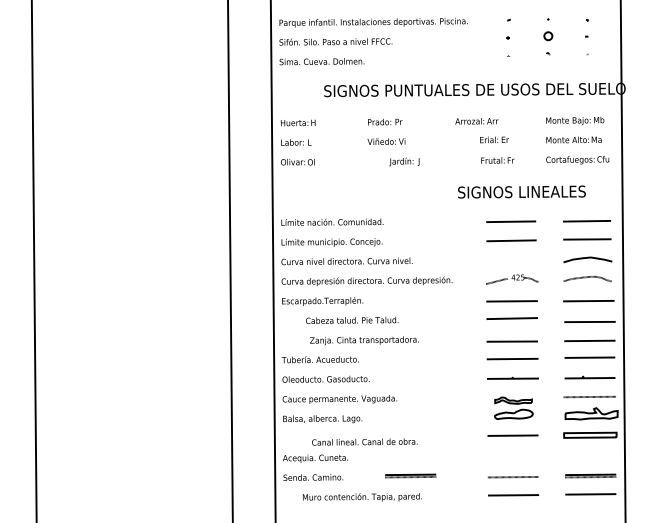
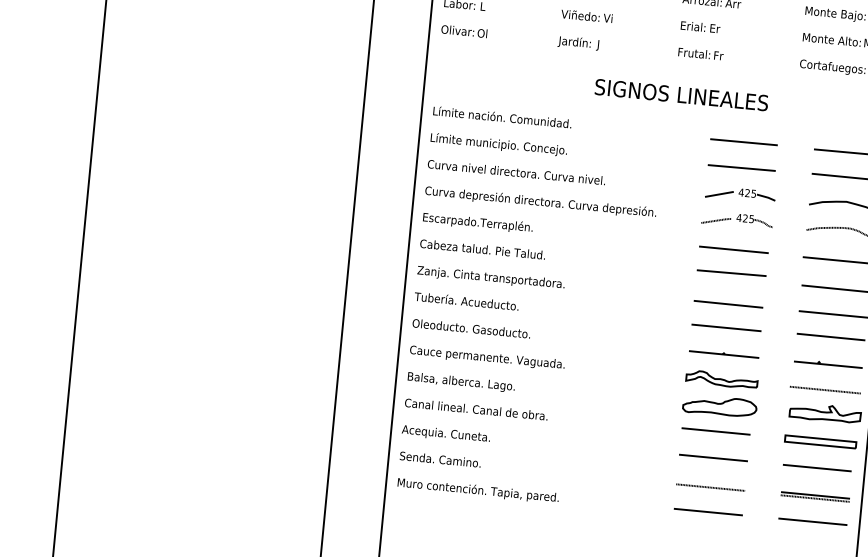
text: (494, 139) -> (700, 26), moved
text: (497, 160) -> (700, 53), moved
text: (404, 161) -> (578, 42), moved
text: (521, 191) -> (681, 94), moved
part: (512, 260) -> (740, 194), added
text: (352, 319) -> (483, 248), moved
text: (364, 340) -> (491, 277), moved
part: (513, 408) -> (720, 394), size x1.43
text: (364, 441) -> (476, 408), moved
line: (589, 454) -> (816, 467), added
line: (512, 455) -> (712, 458), added
part: (410, 475) -> (571, 470), removed
text: (362, 497) -> (478, 490), moved

